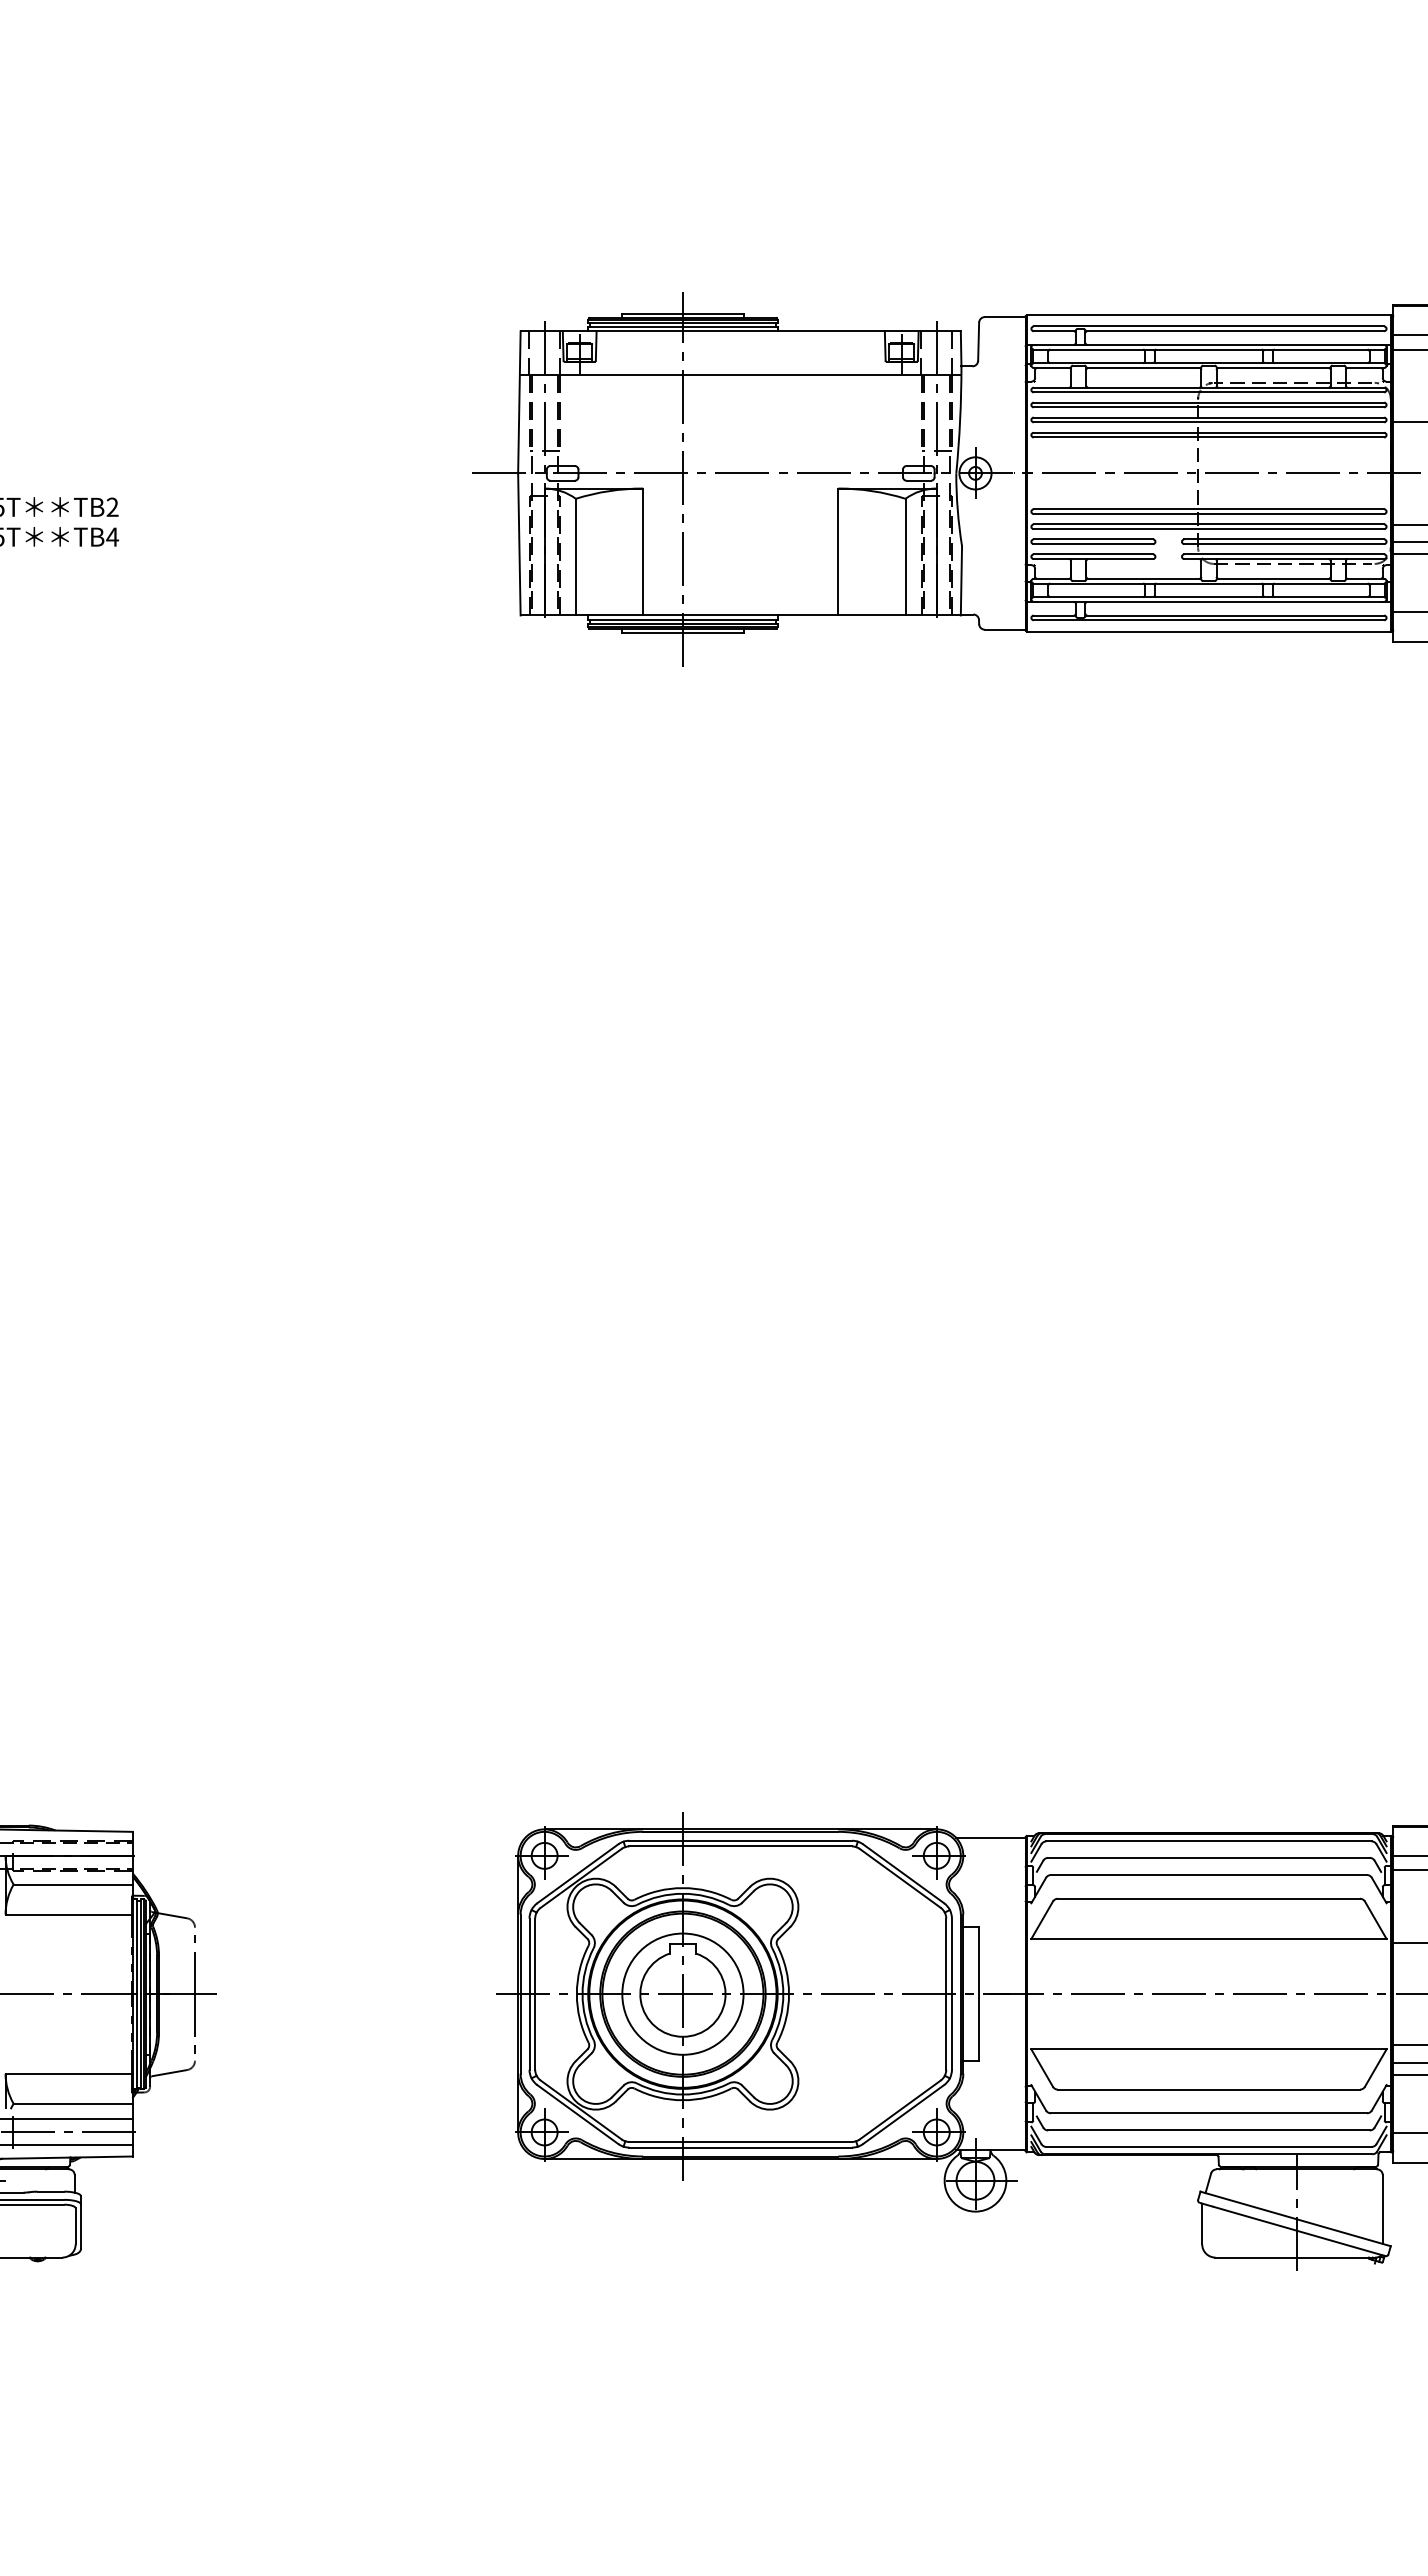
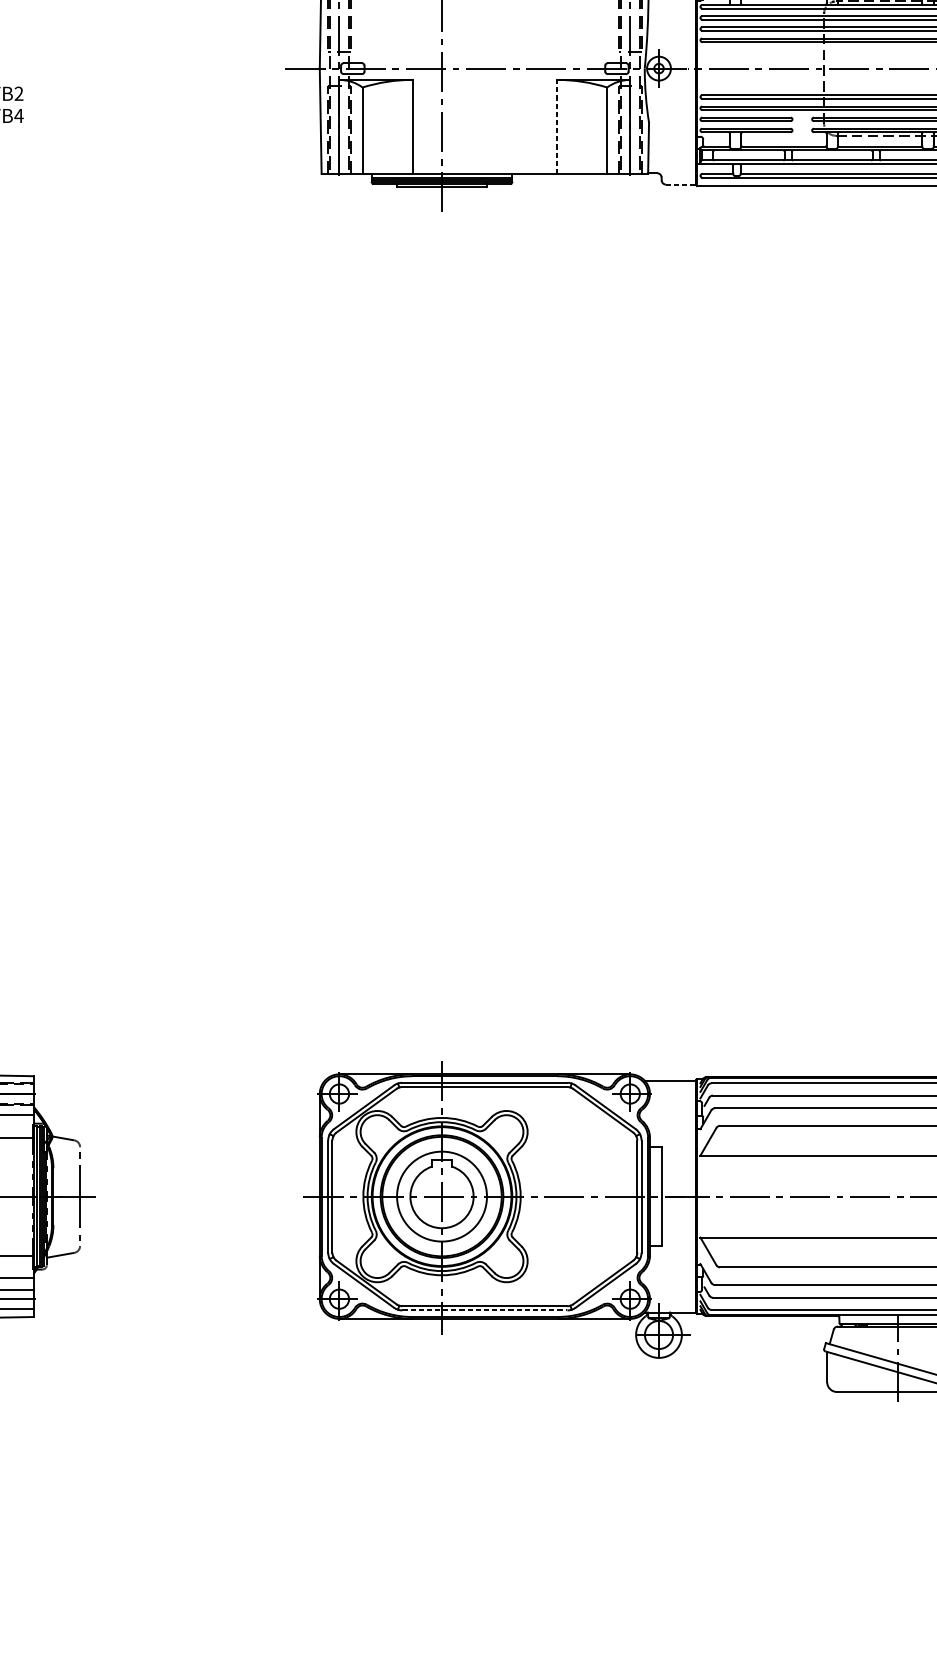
line: (838, 551) -> (557, 126), solid -> dashed
line: (1005, 629) -> (681, 184), solid -> dashed
line: (741, 2147) -> (485, 1310), solid -> dashed

